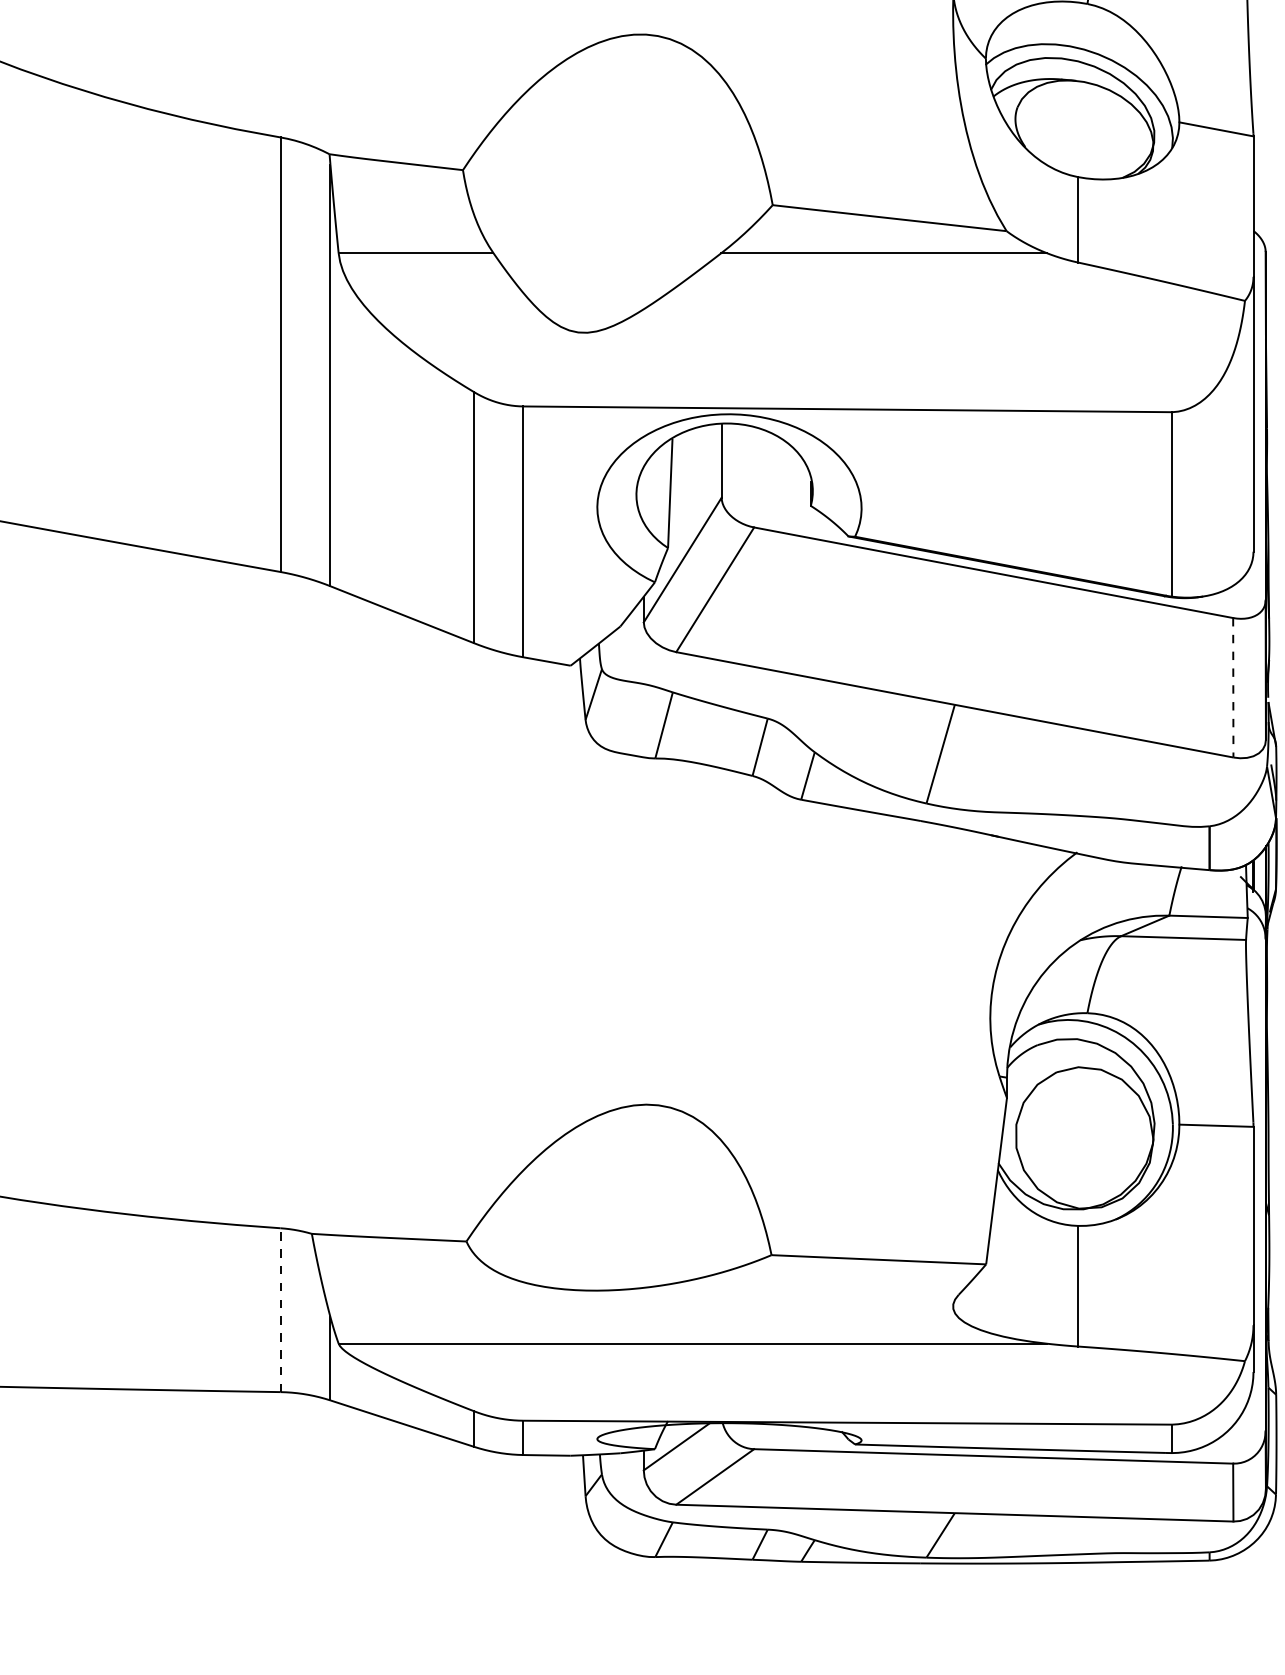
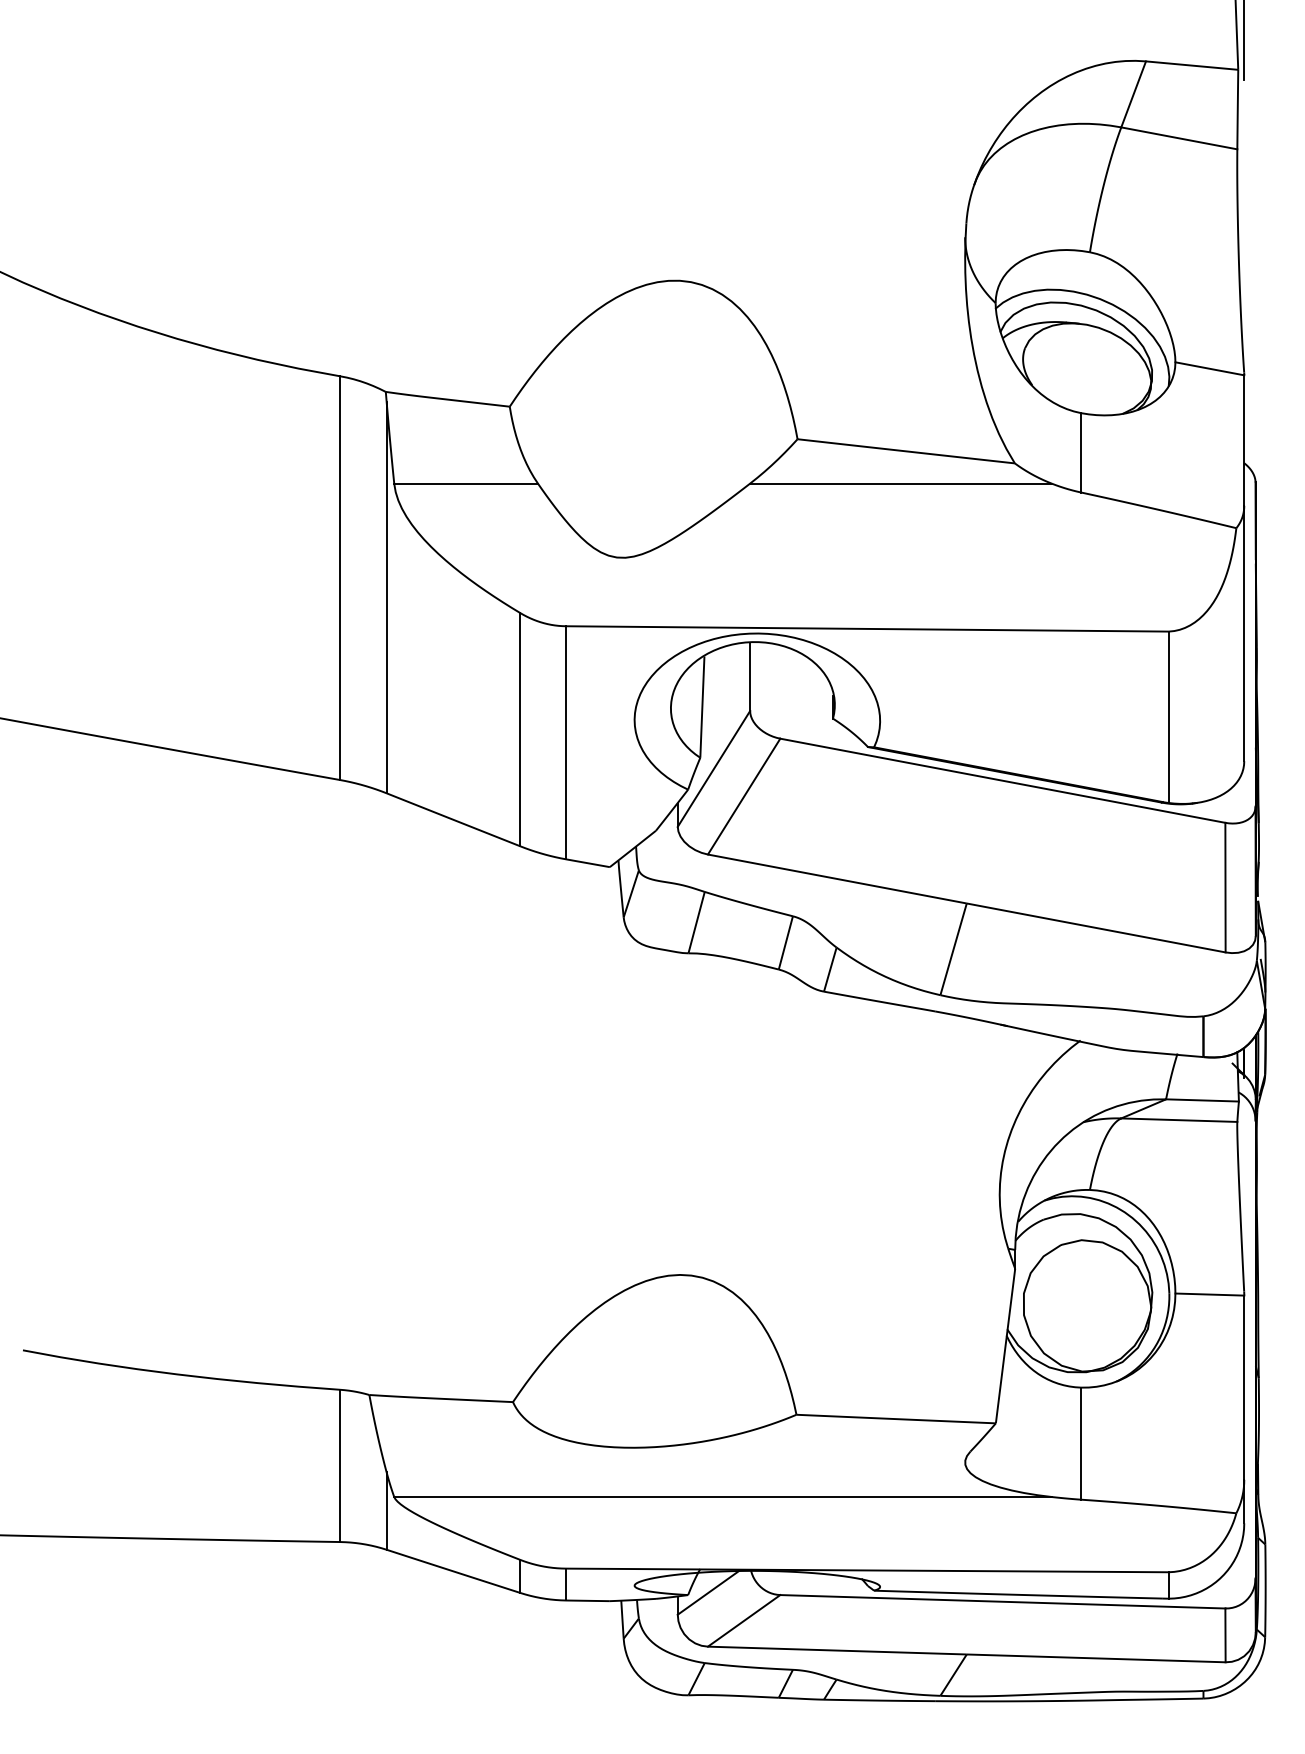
line: (1233, 687) -> (1225, 887), dashed -> solid
line: (280, 1309) -> (340, 1465), dashed -> solid

